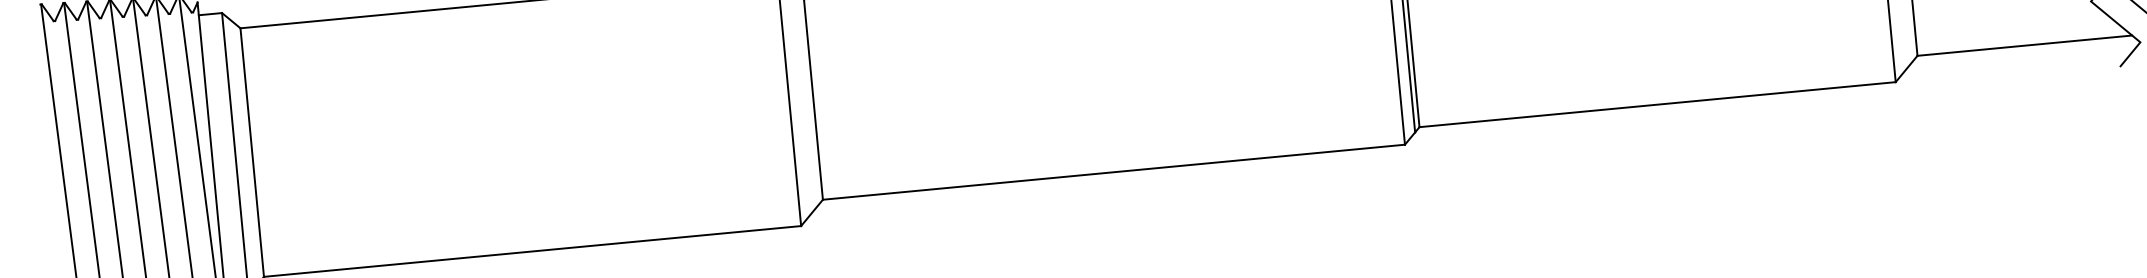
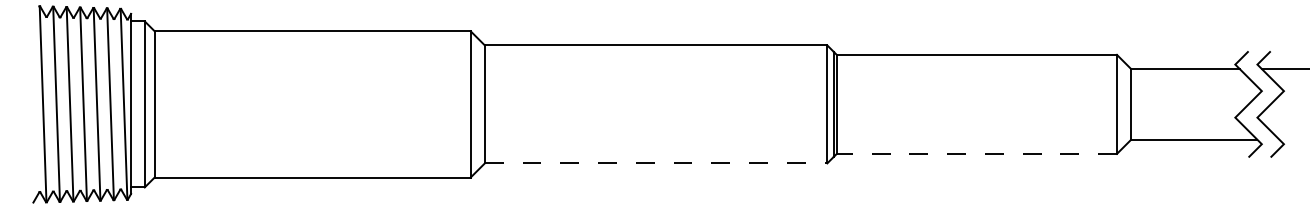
line: (1656, 103) -> (976, 153), solid -> dashed
line: (1114, 172) -> (656, 163), solid -> dashed

